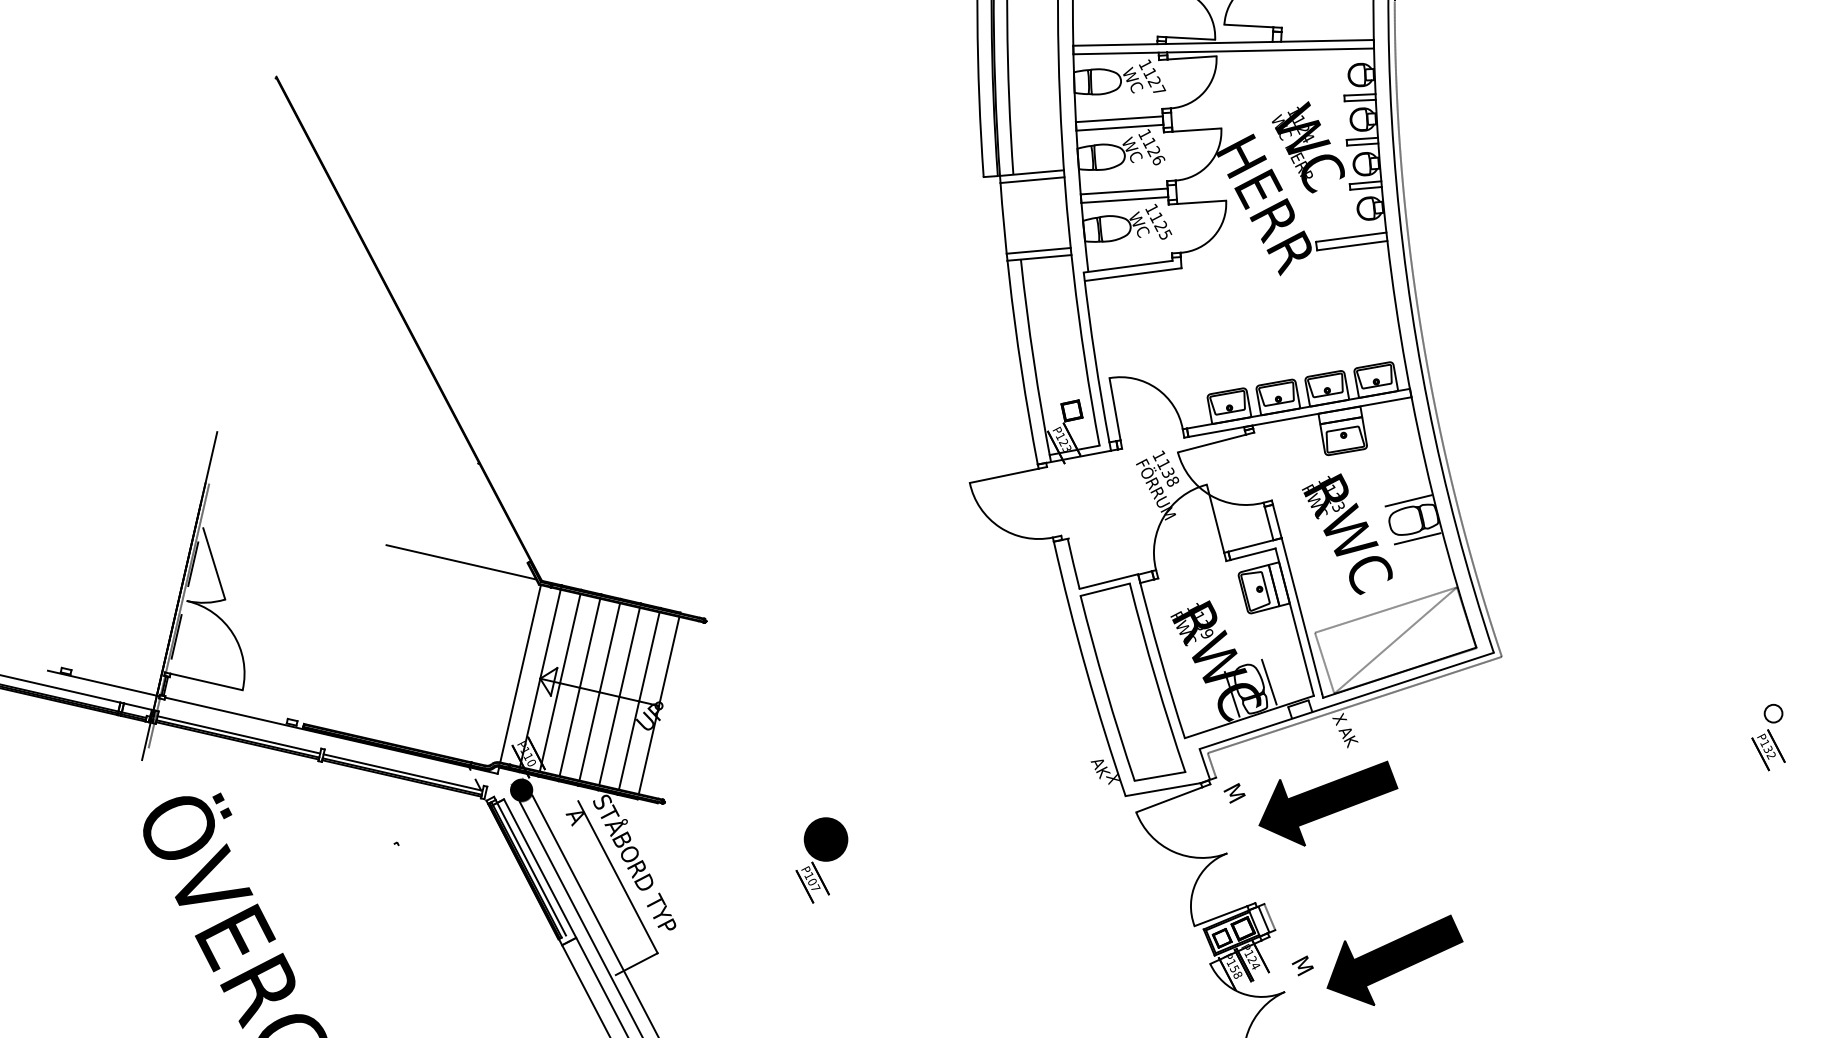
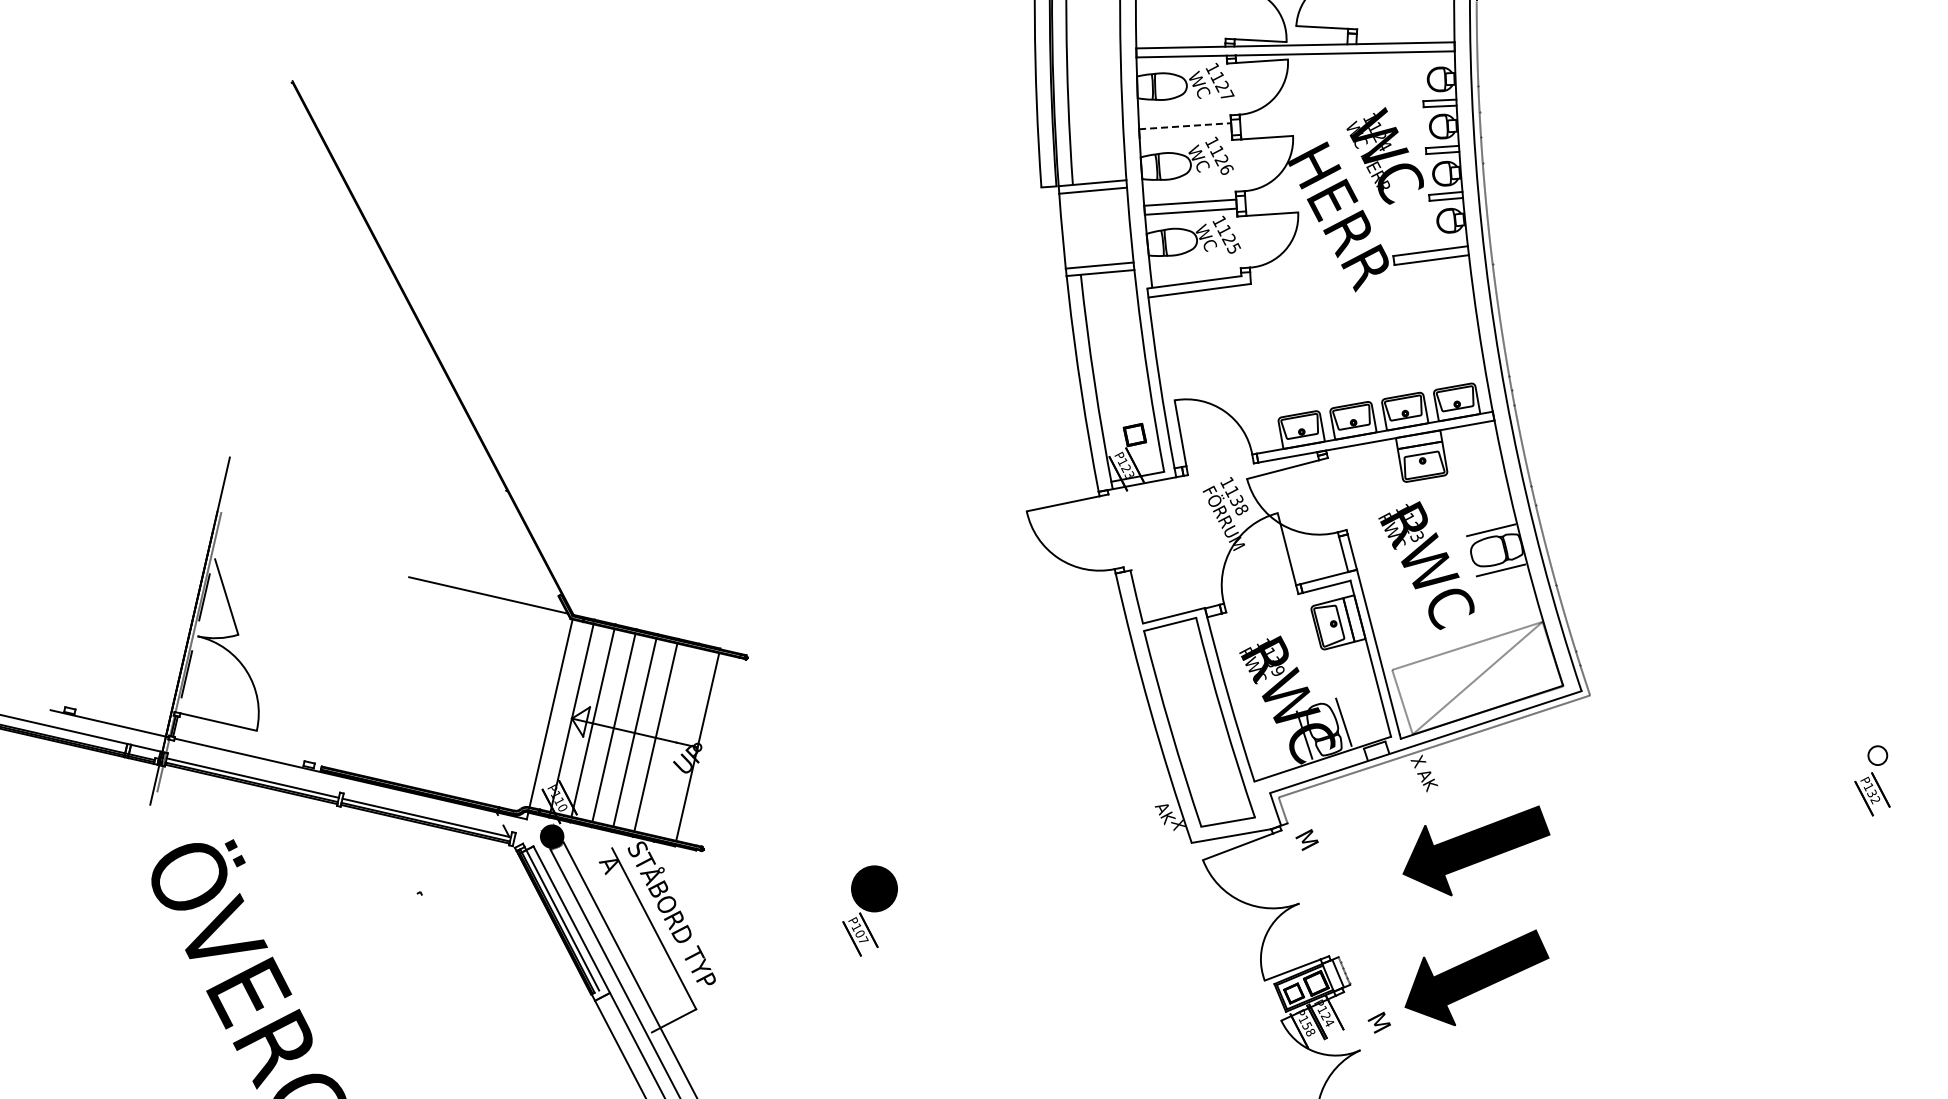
line: (1119, 119) -> (1185, 126), solid -> dashed
line: (1119, 128) -> (1185, 135), removed
line: (639, 701) -> (676, 742), removed
part: (1328, 803) -> (1476, 850), moved
part: (1394, 960) -> (1476, 977), moved

